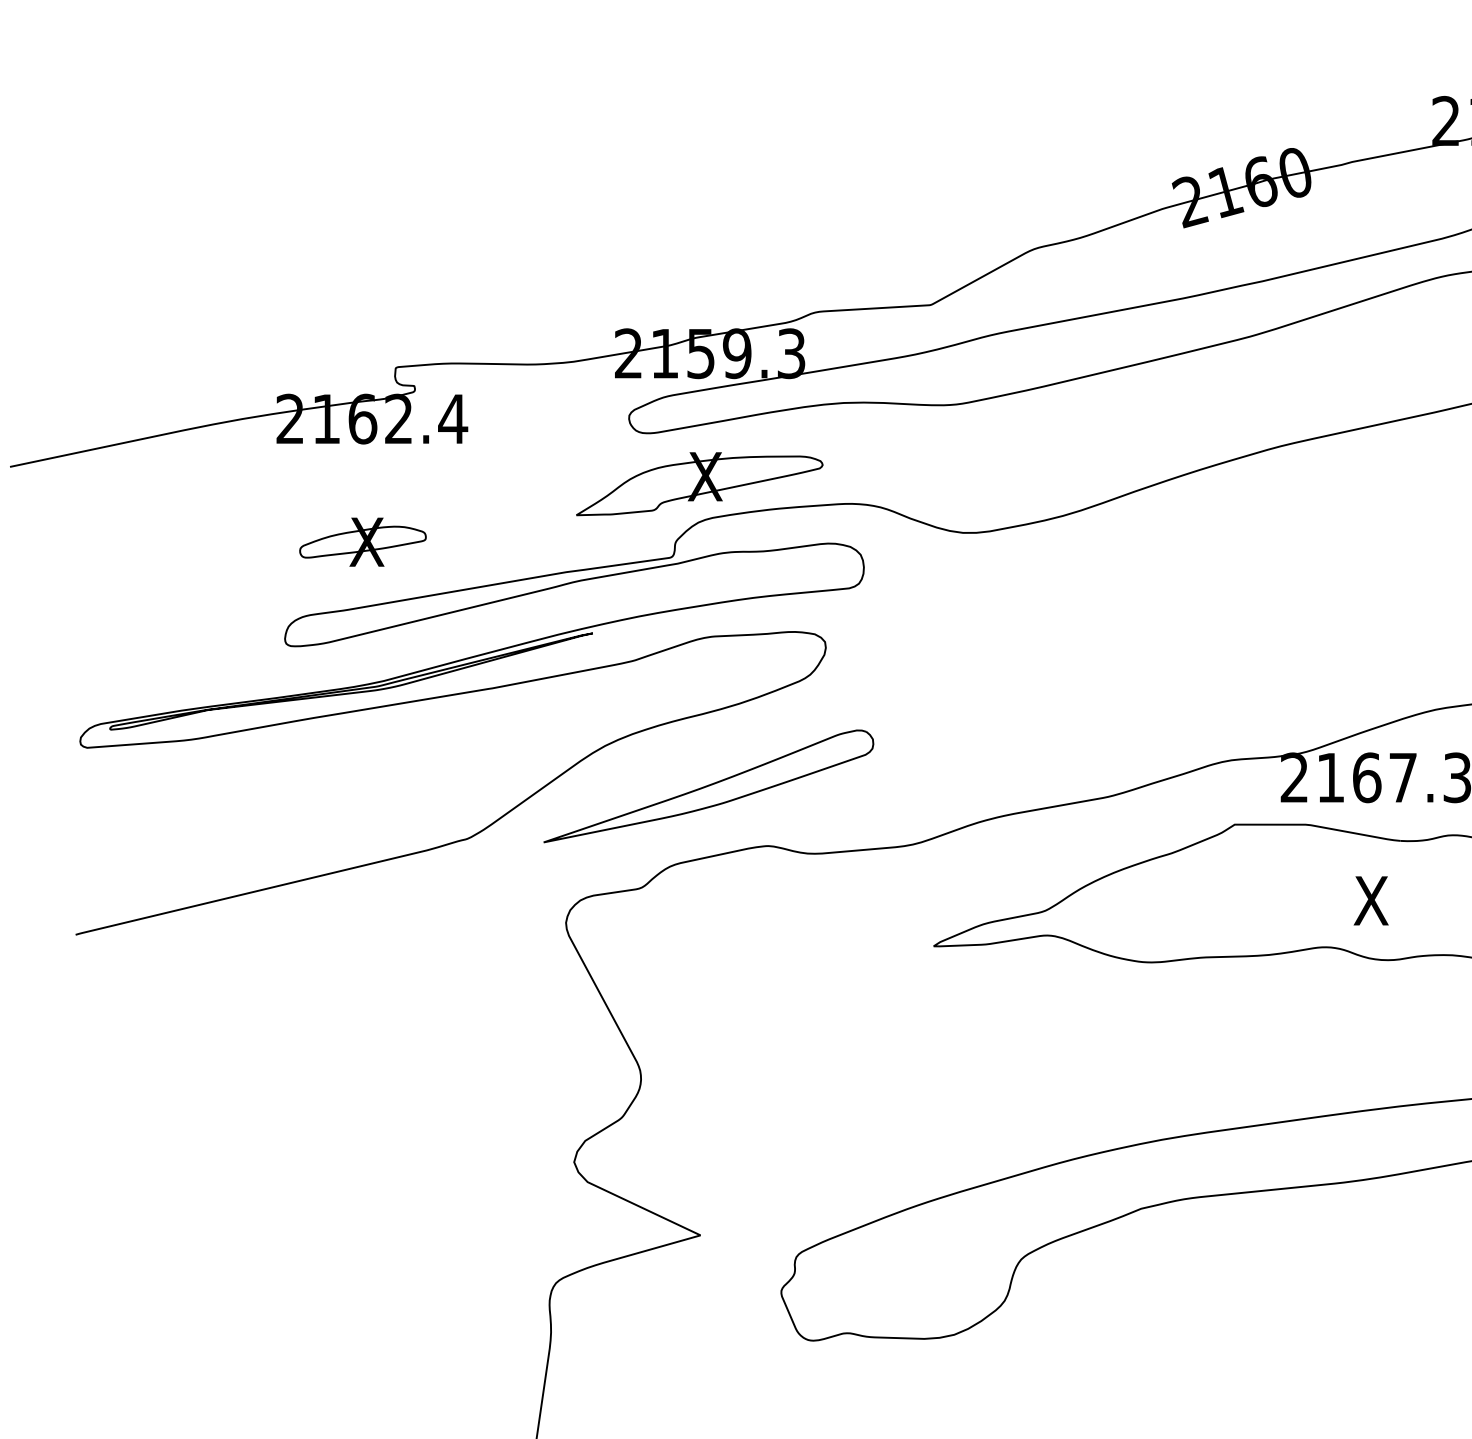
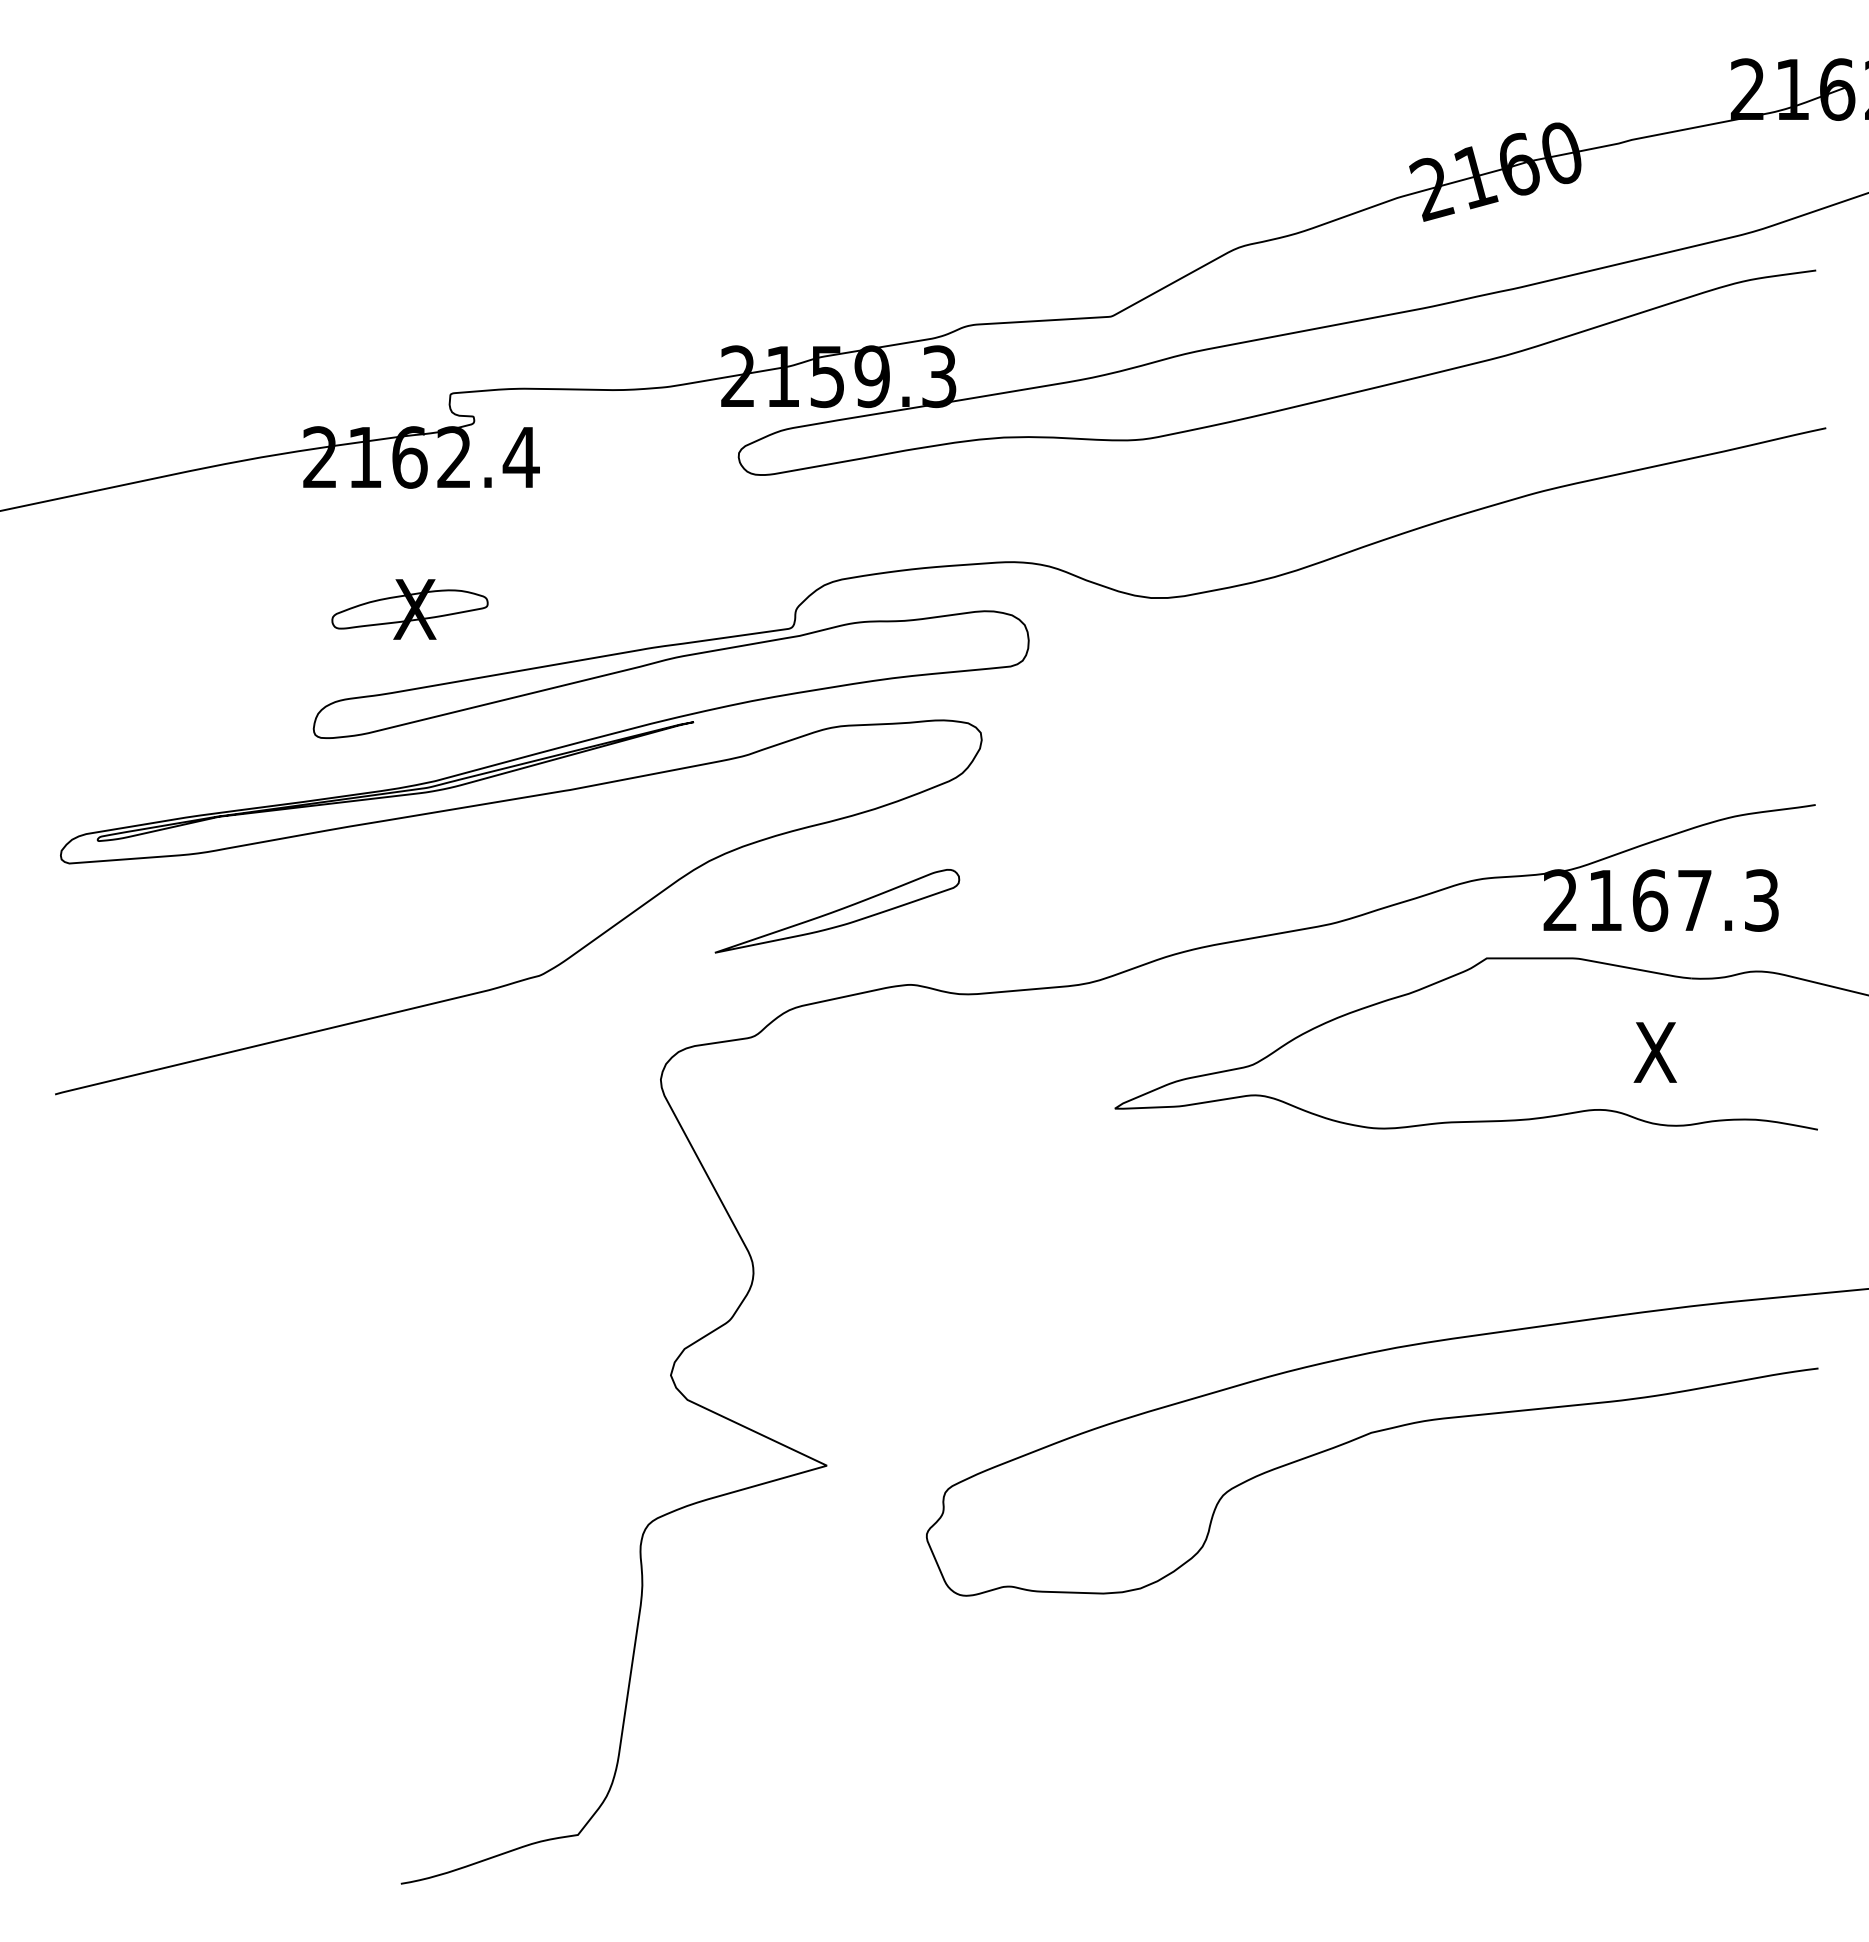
part: (699, 483) -> (825, 537), removed
part: (709, 786) -> (837, 911), size x0.6

